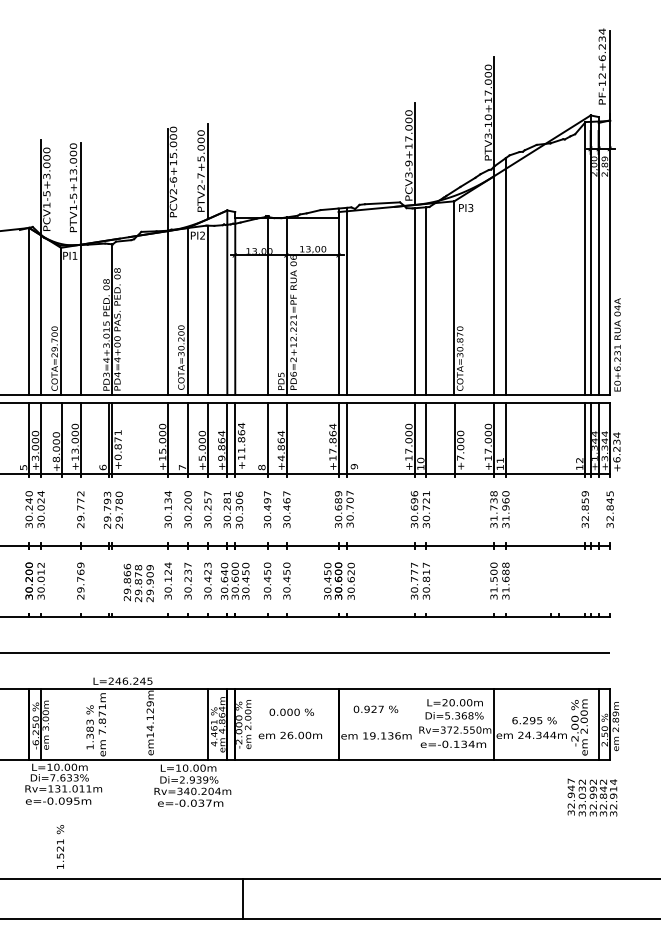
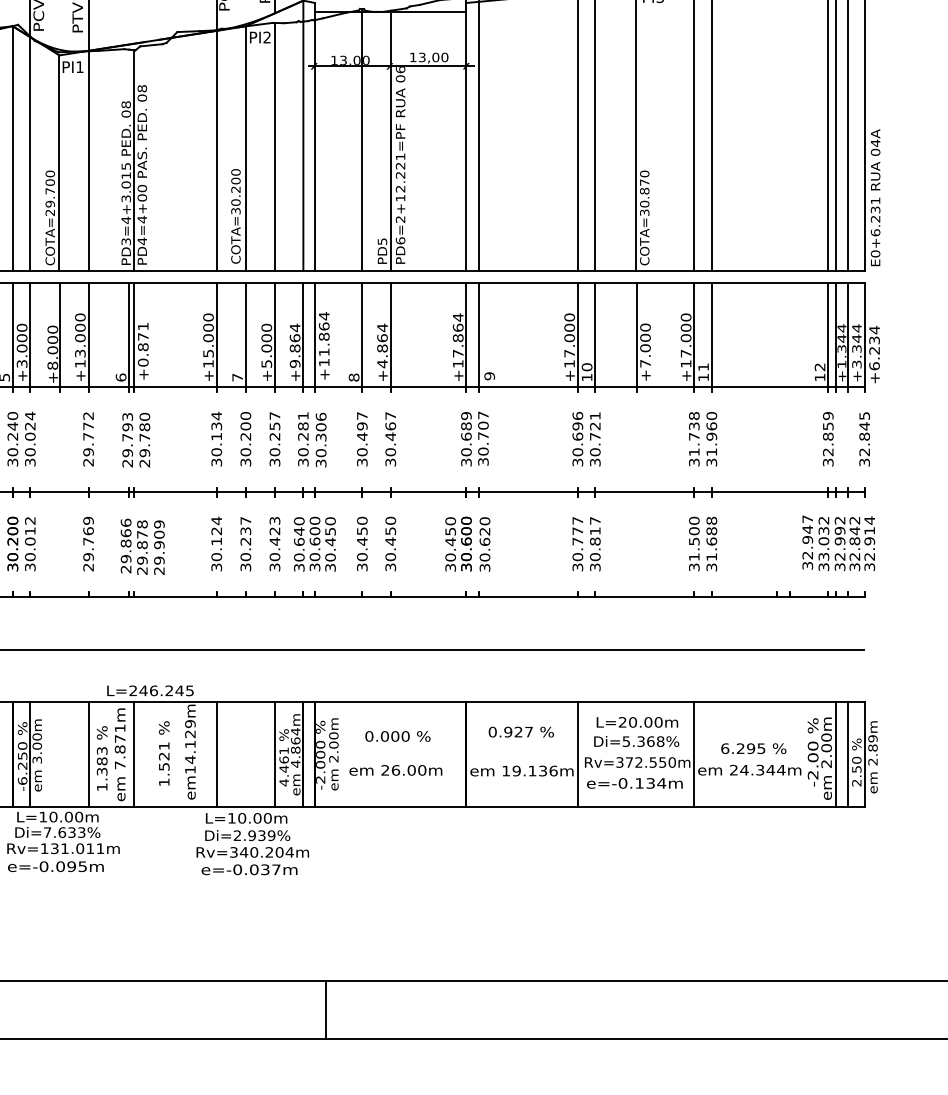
text: (138, 582) -> (142, 546), moved
line: (80, 724) -> (88, 754), added
line: (112, 724) -> (135, 754), added
line: (168, 724) -> (217, 754), added
line: (414, 724) -> (577, 754), added
line: (590, 724) -> (835, 754), added
text: (592, 797) -> (838, 543), moved
text: (60, 846) -> (164, 752), moved

